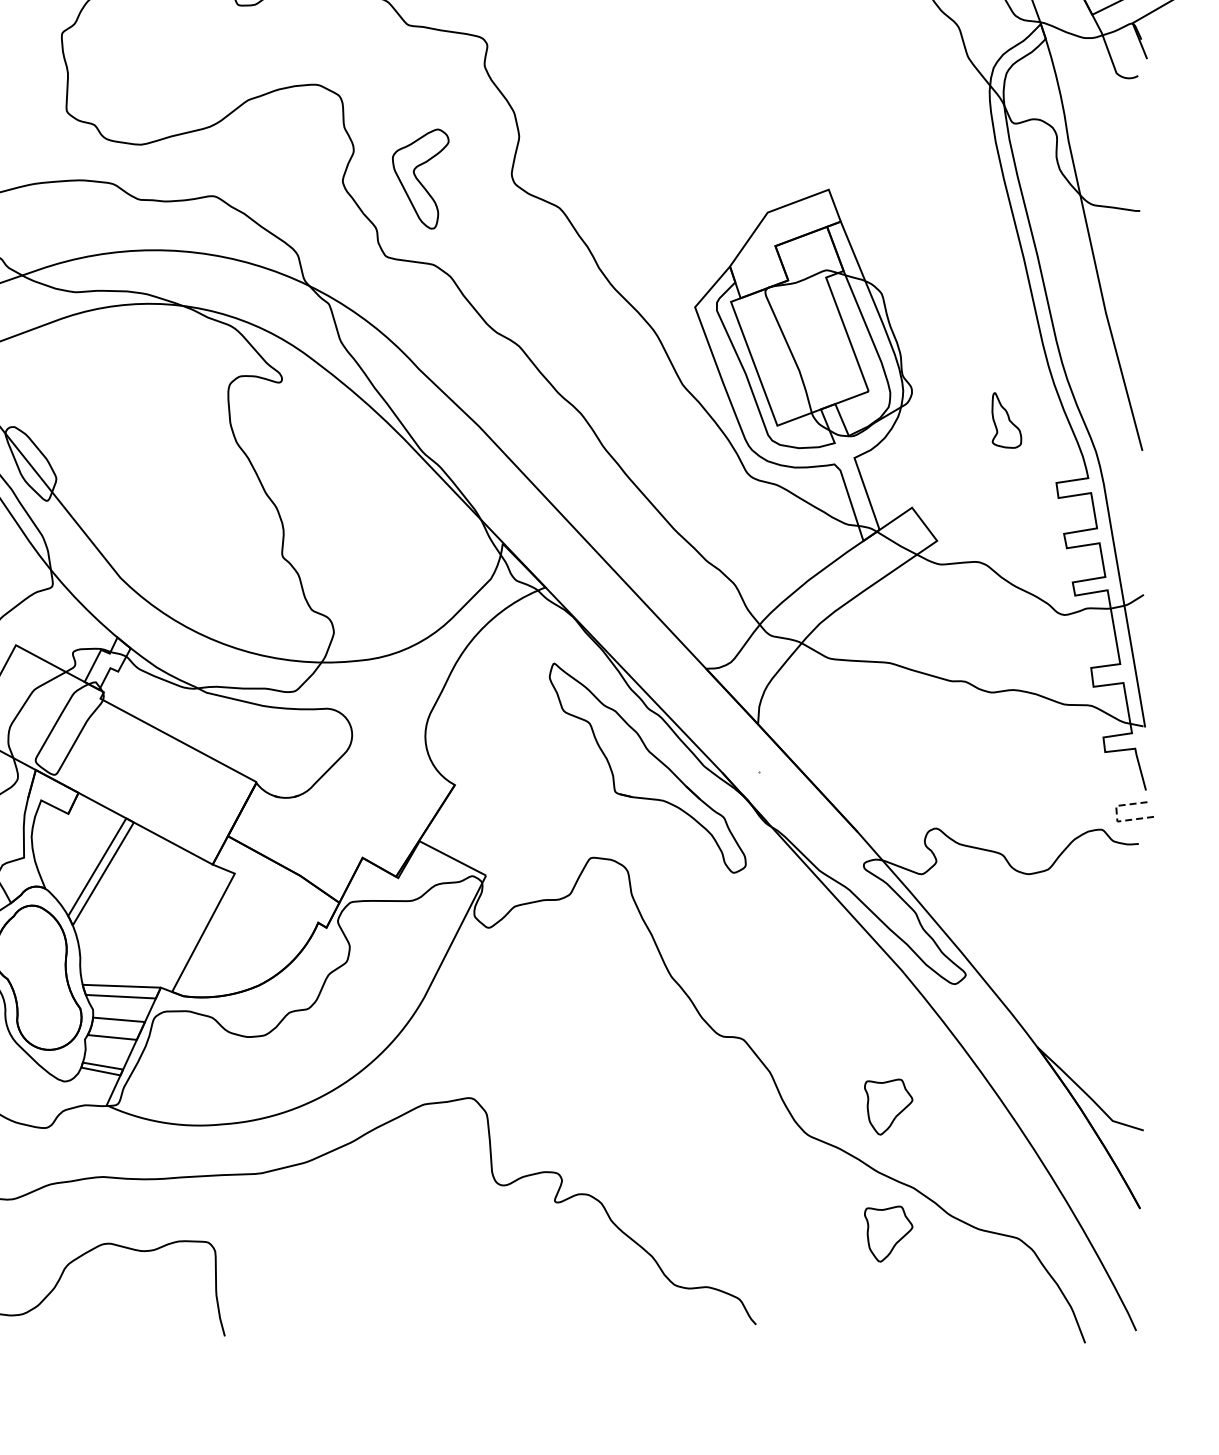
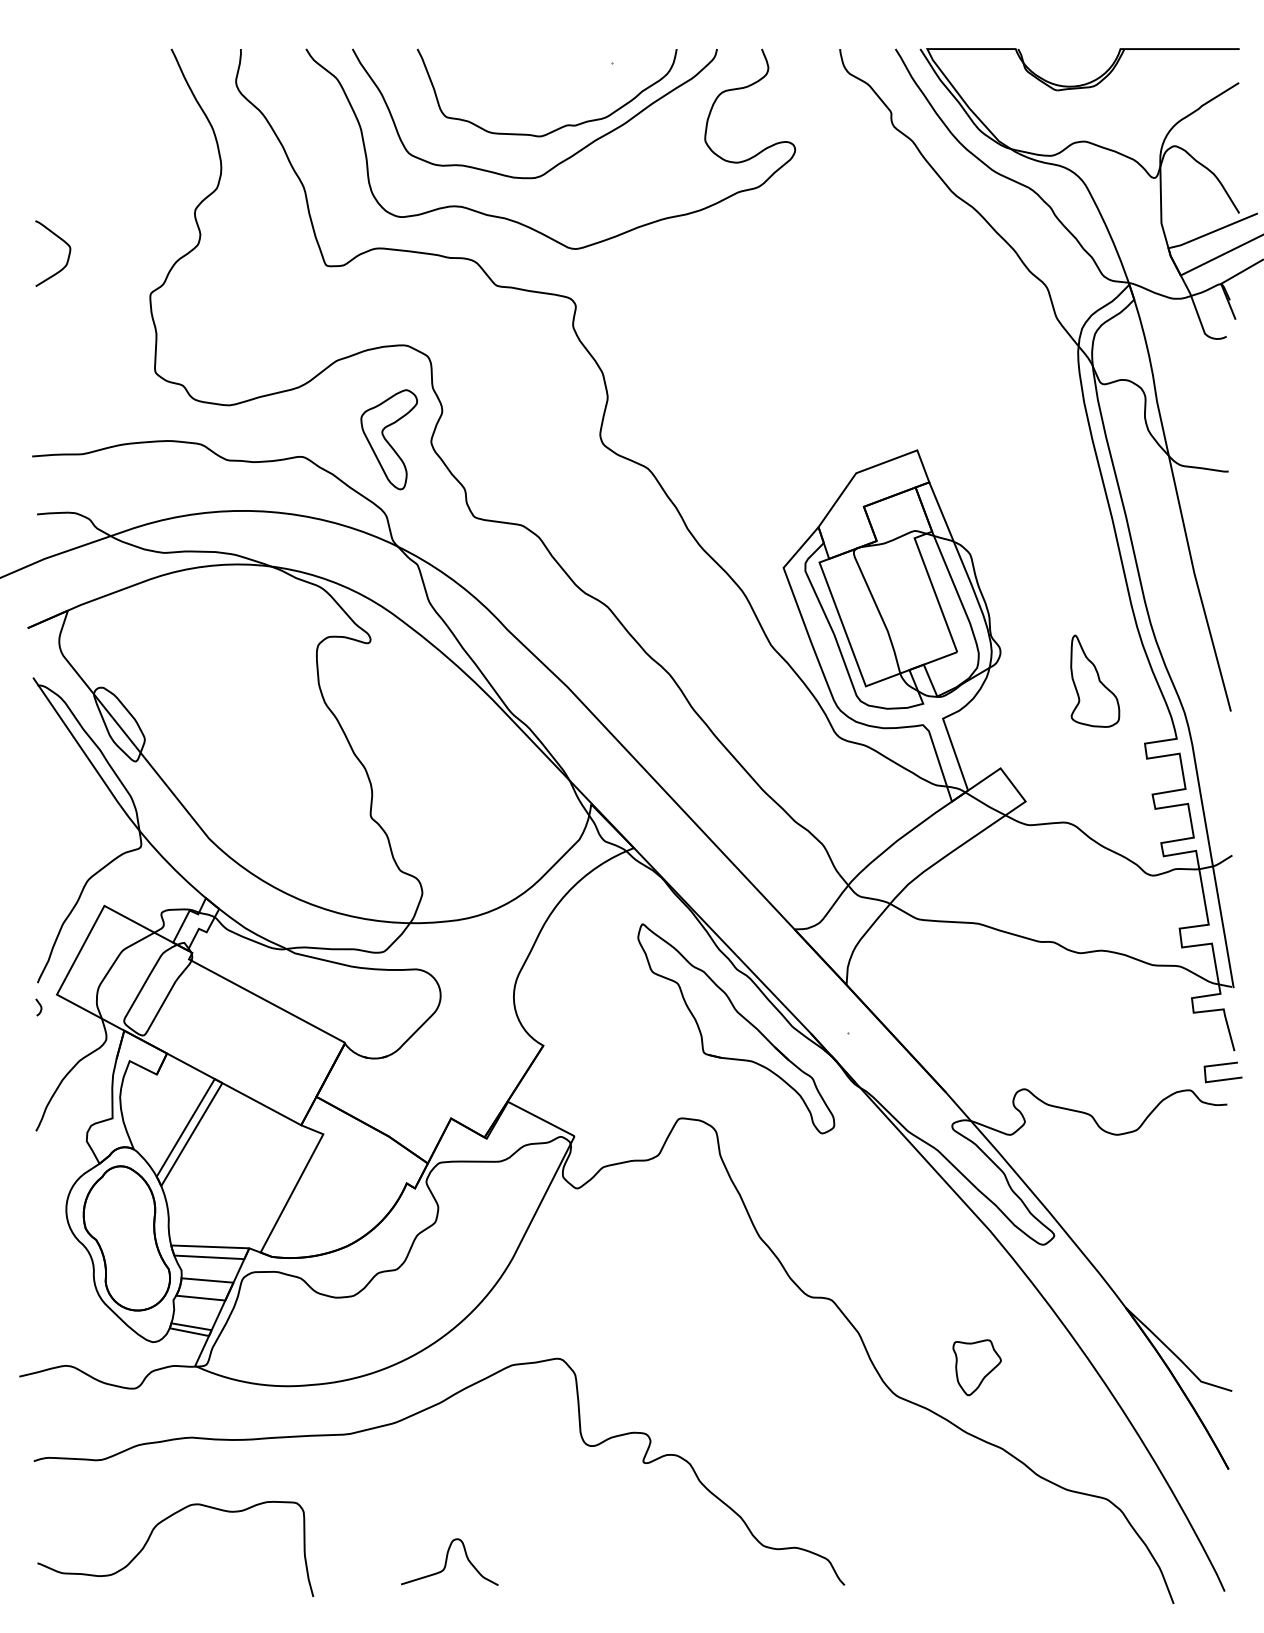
part: (420, 178) -> (388, 439), moved
part: (1007, 419) -> (1095, 680), size x1.67
line: (1117, 814) -> (1205, 1075), dashed -> solid
part: (888, 1233) -> (976, 1494), removed
curve: (359, 1299) -> (447, 1560), added

